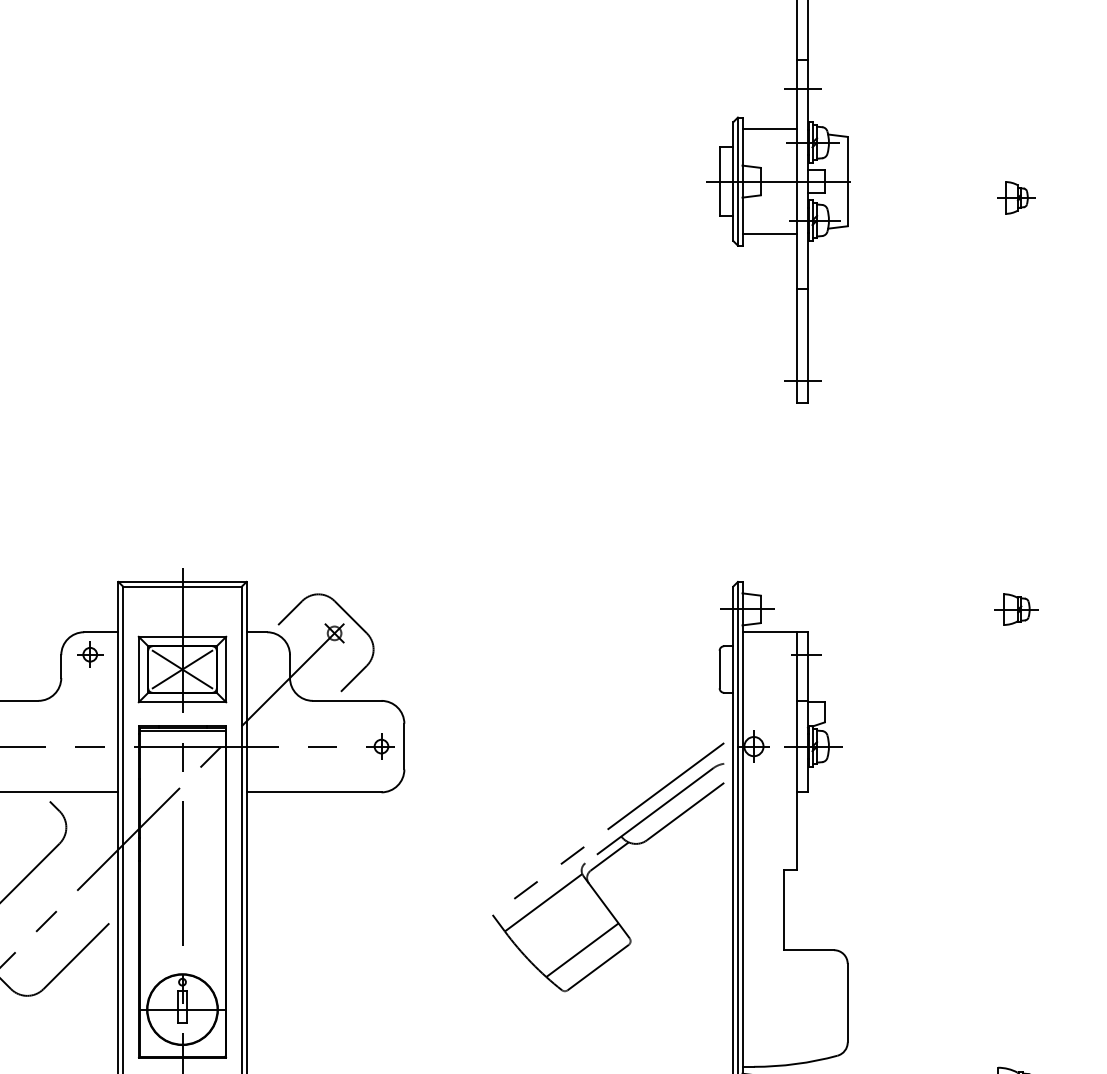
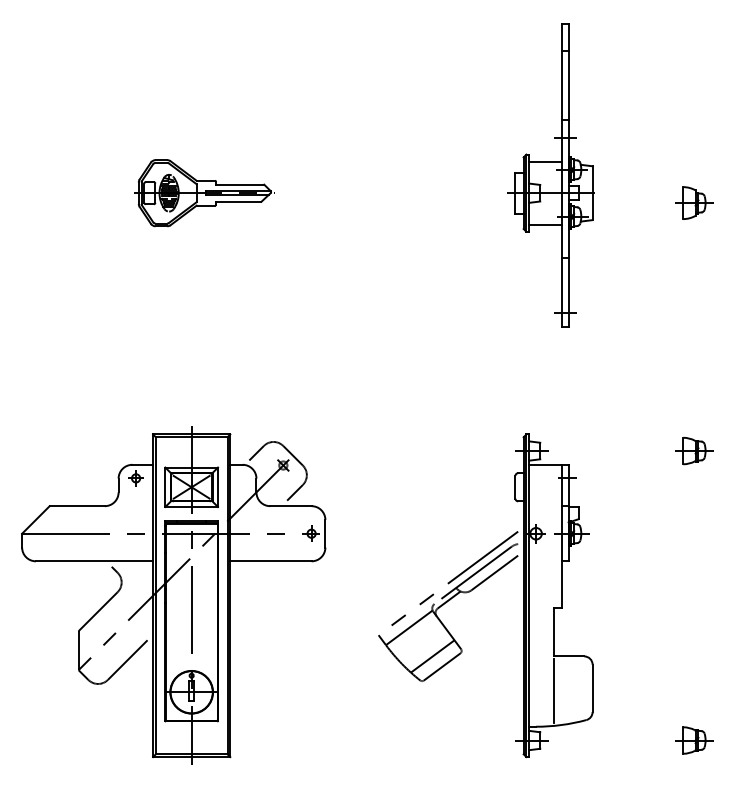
part: (203, 182) -> (204, 193), added
part: (1016, 197) -> (694, 202), size x1.67
part: (1016, 610) -> (694, 451), size x1.43
line: (784, 1008) -> (554, 691), added

